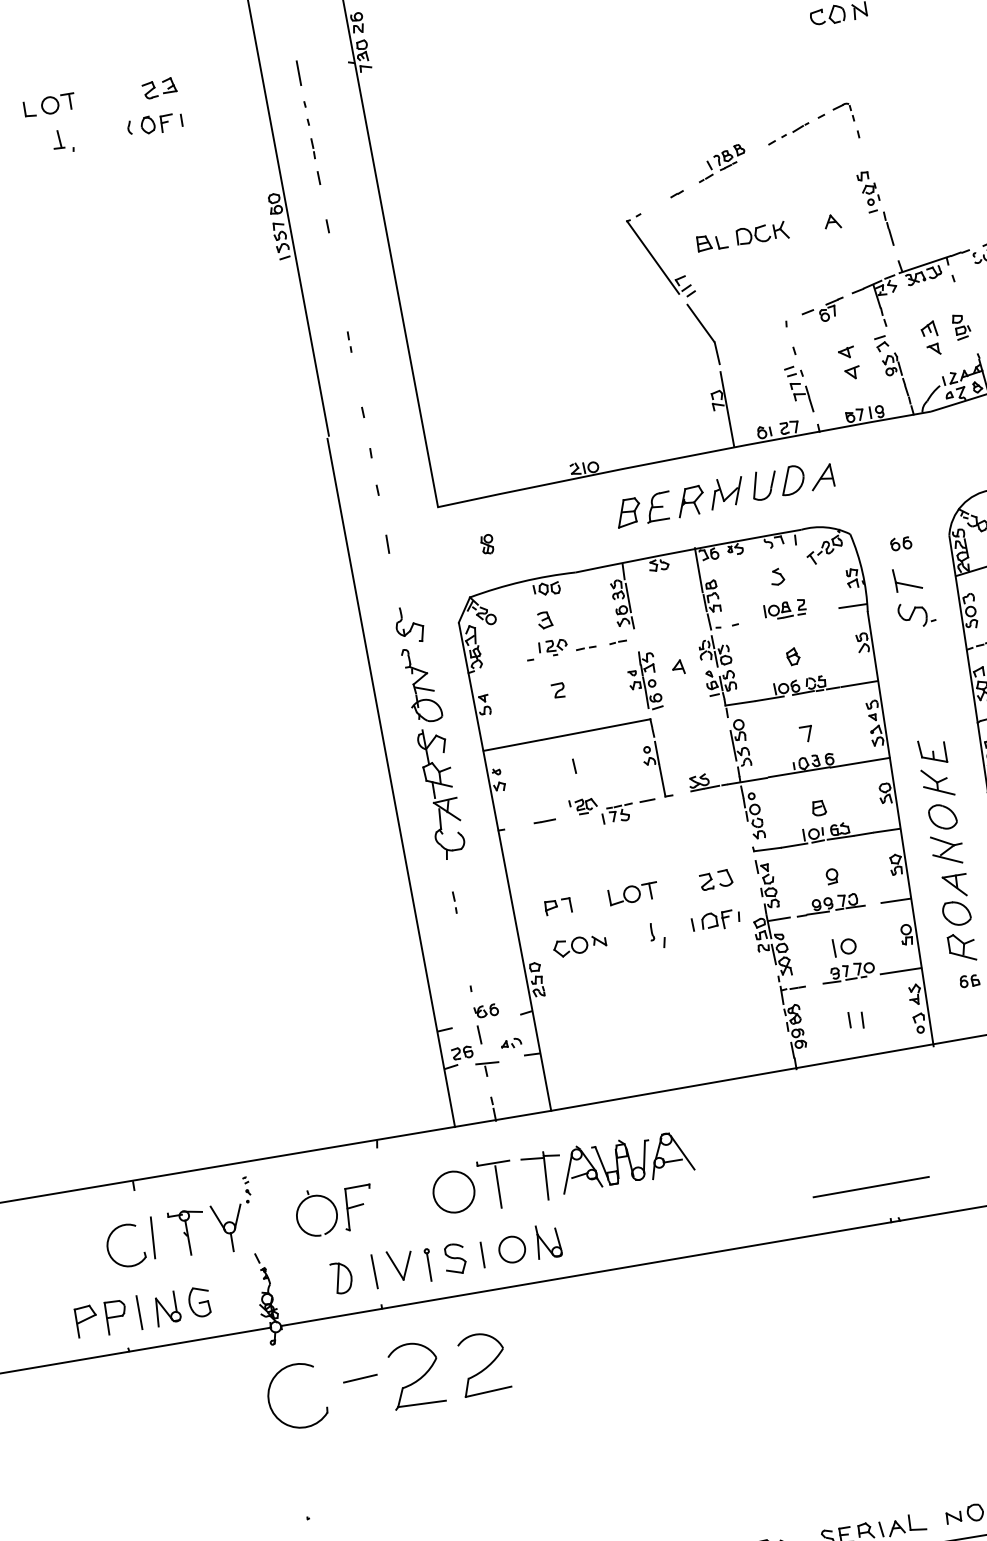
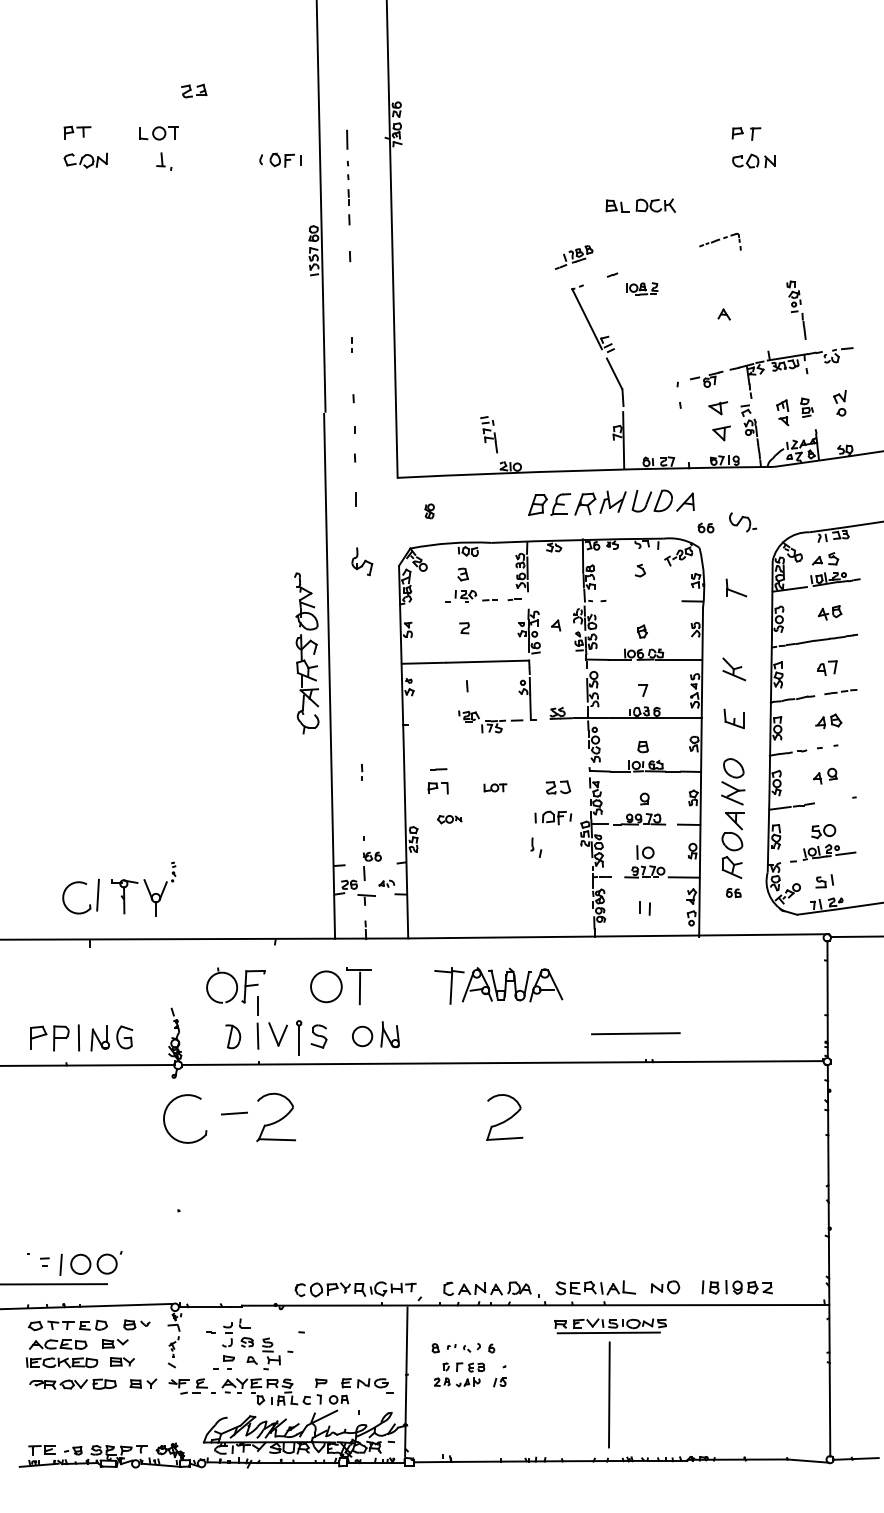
part: (159, 87) -> (194, 90), moved
part: (154, 123) -> (280, 159), moved
part: (811, 126) -> (720, 241), size x0.6
part: (720, 163) -> (573, 257), moved
part: (875, 208) -> (796, 309), moved
part: (742, 236) -> (640, 205), moved
part: (849, 362) -> (719, 420), size x1.6
part: (799, 389) -> (489, 434), moved
part: (900, 543) -> (705, 527), moved
part: (785, 609) -> (642, 288), moved
part: (917, 614) -> (743, 522), moved
part: (433, 753) -> (306, 653), moved
part: (938, 782) -> (734, 669), moved
line: (544, 821) -> (438, 769), moved
part: (633, 893) -> (495, 787), size x0.6
part: (657, 935) -> (536, 847), moved
part: (579, 945) -> (449, 819), size x0.6
part: (607, 1165) -> (498, 985), moved
part: (211, 1217) -> (143, 888), moved
part: (143, 1251) -> (89, 904), moved
line: (481, 1254) -> (257, 1005), moved
part: (428, 1264) -> (298, 1037), size x1.4
part: (483, 1363) -> (504, 1117), moved

